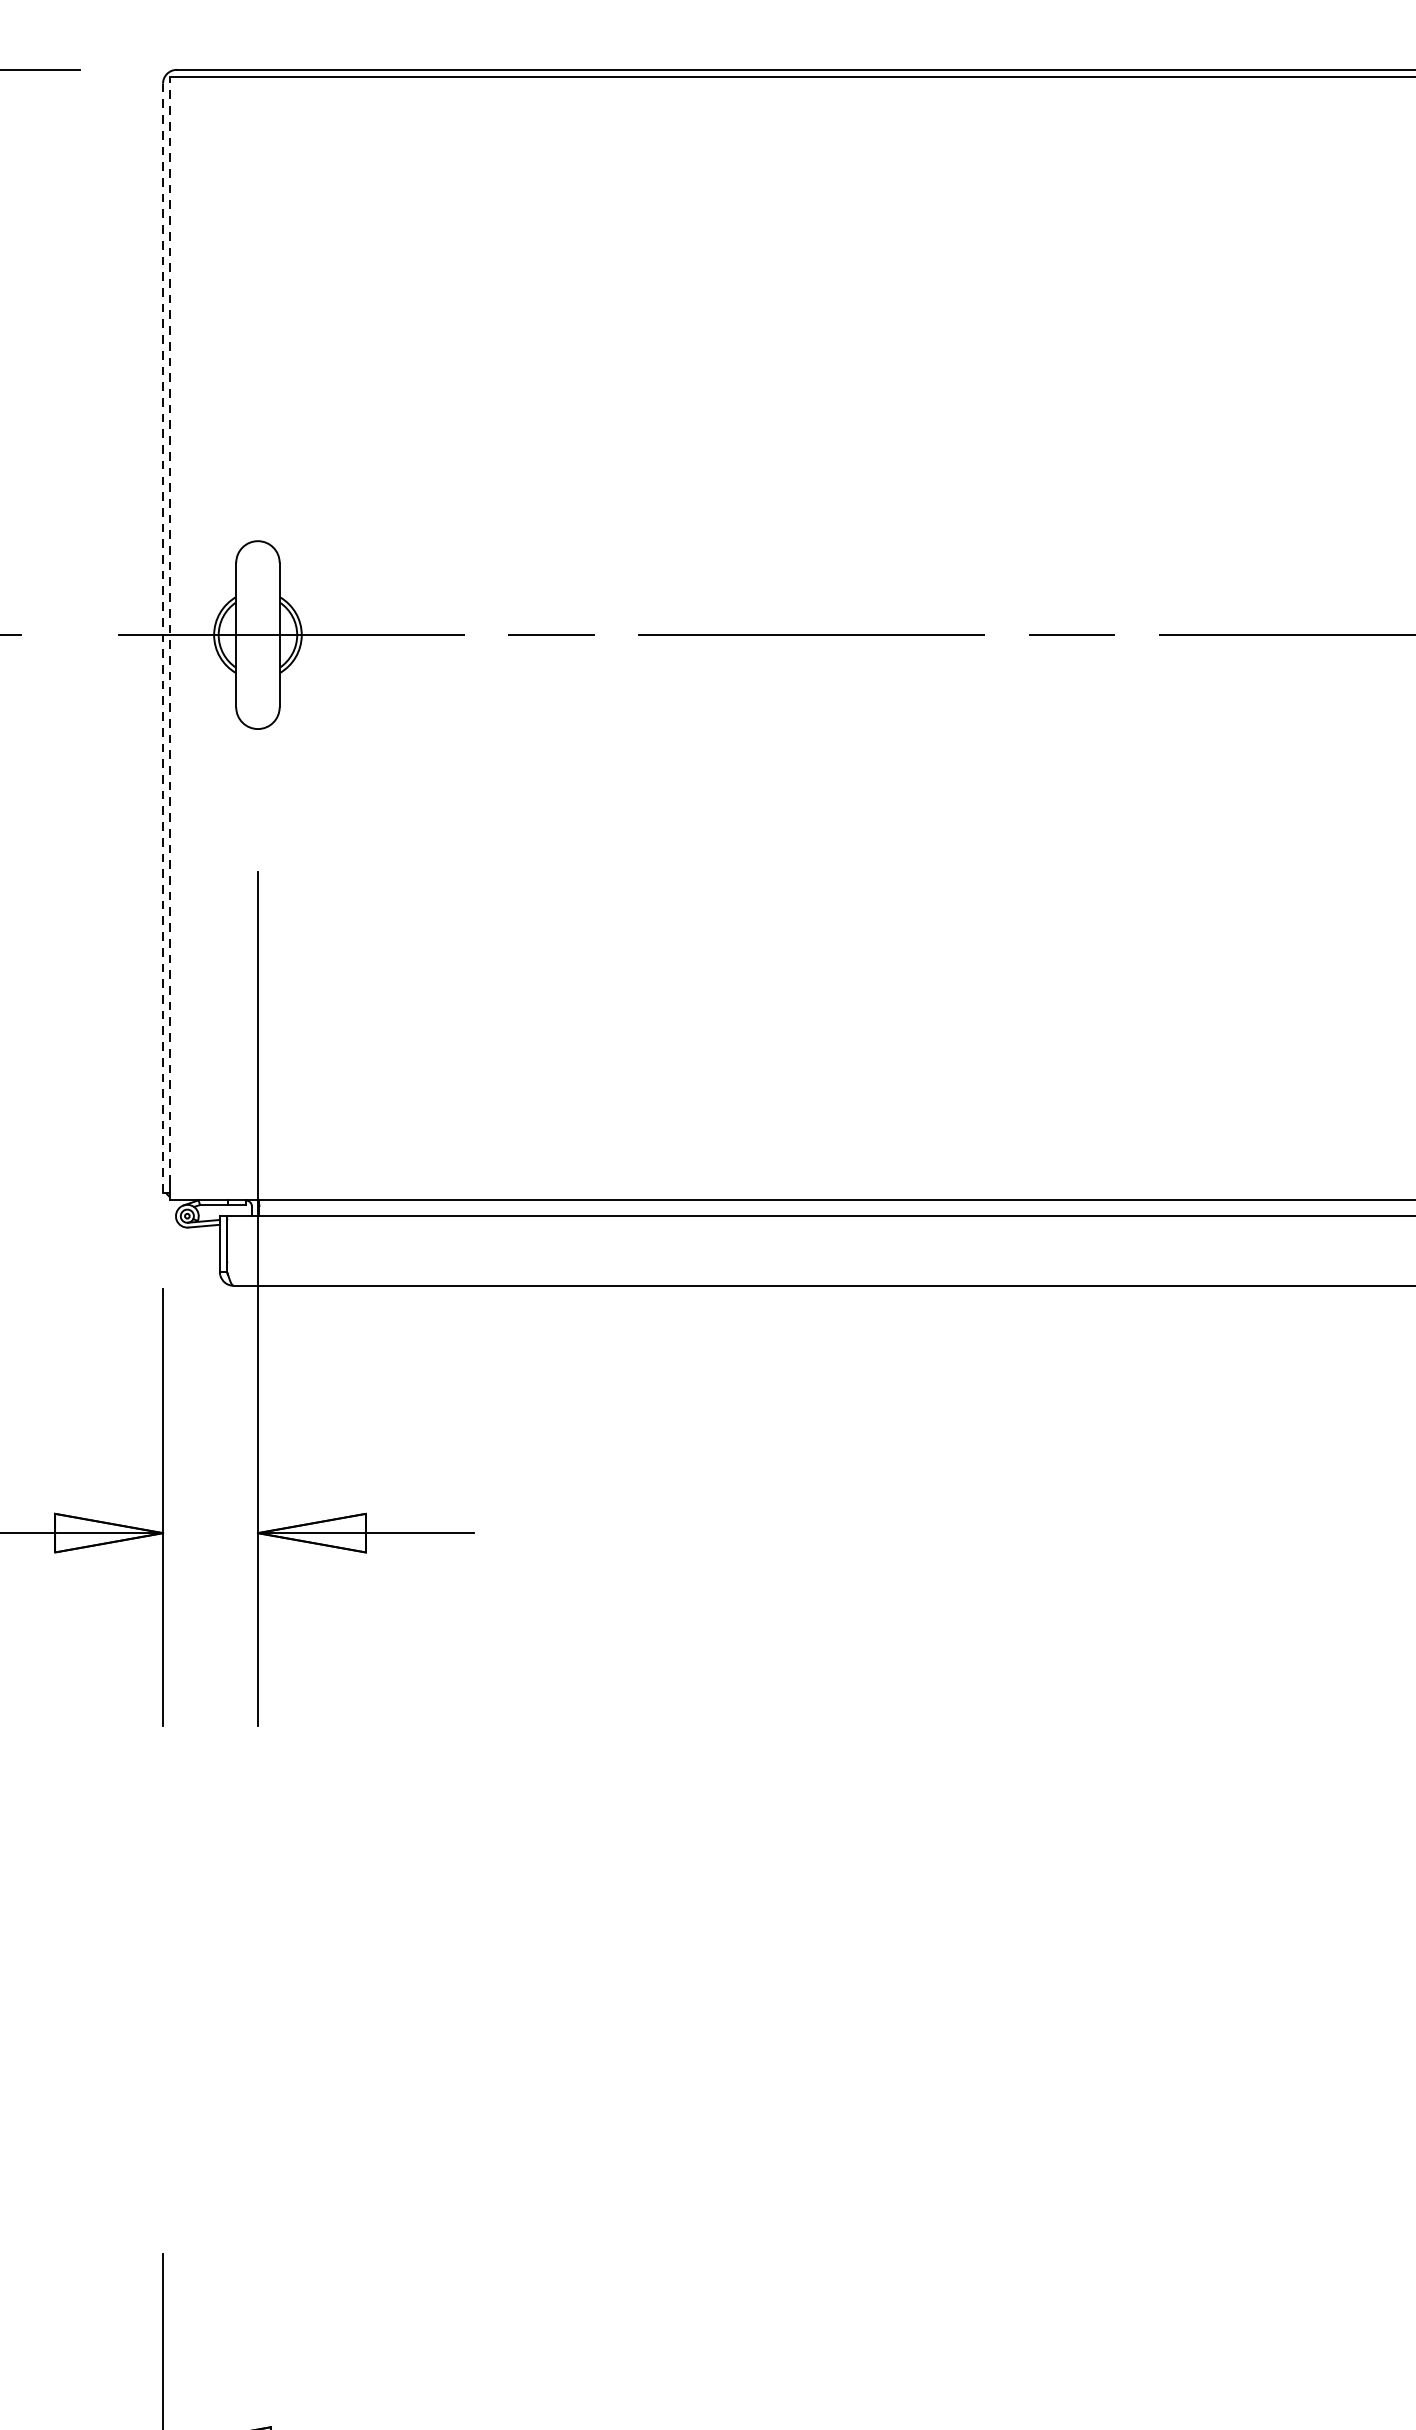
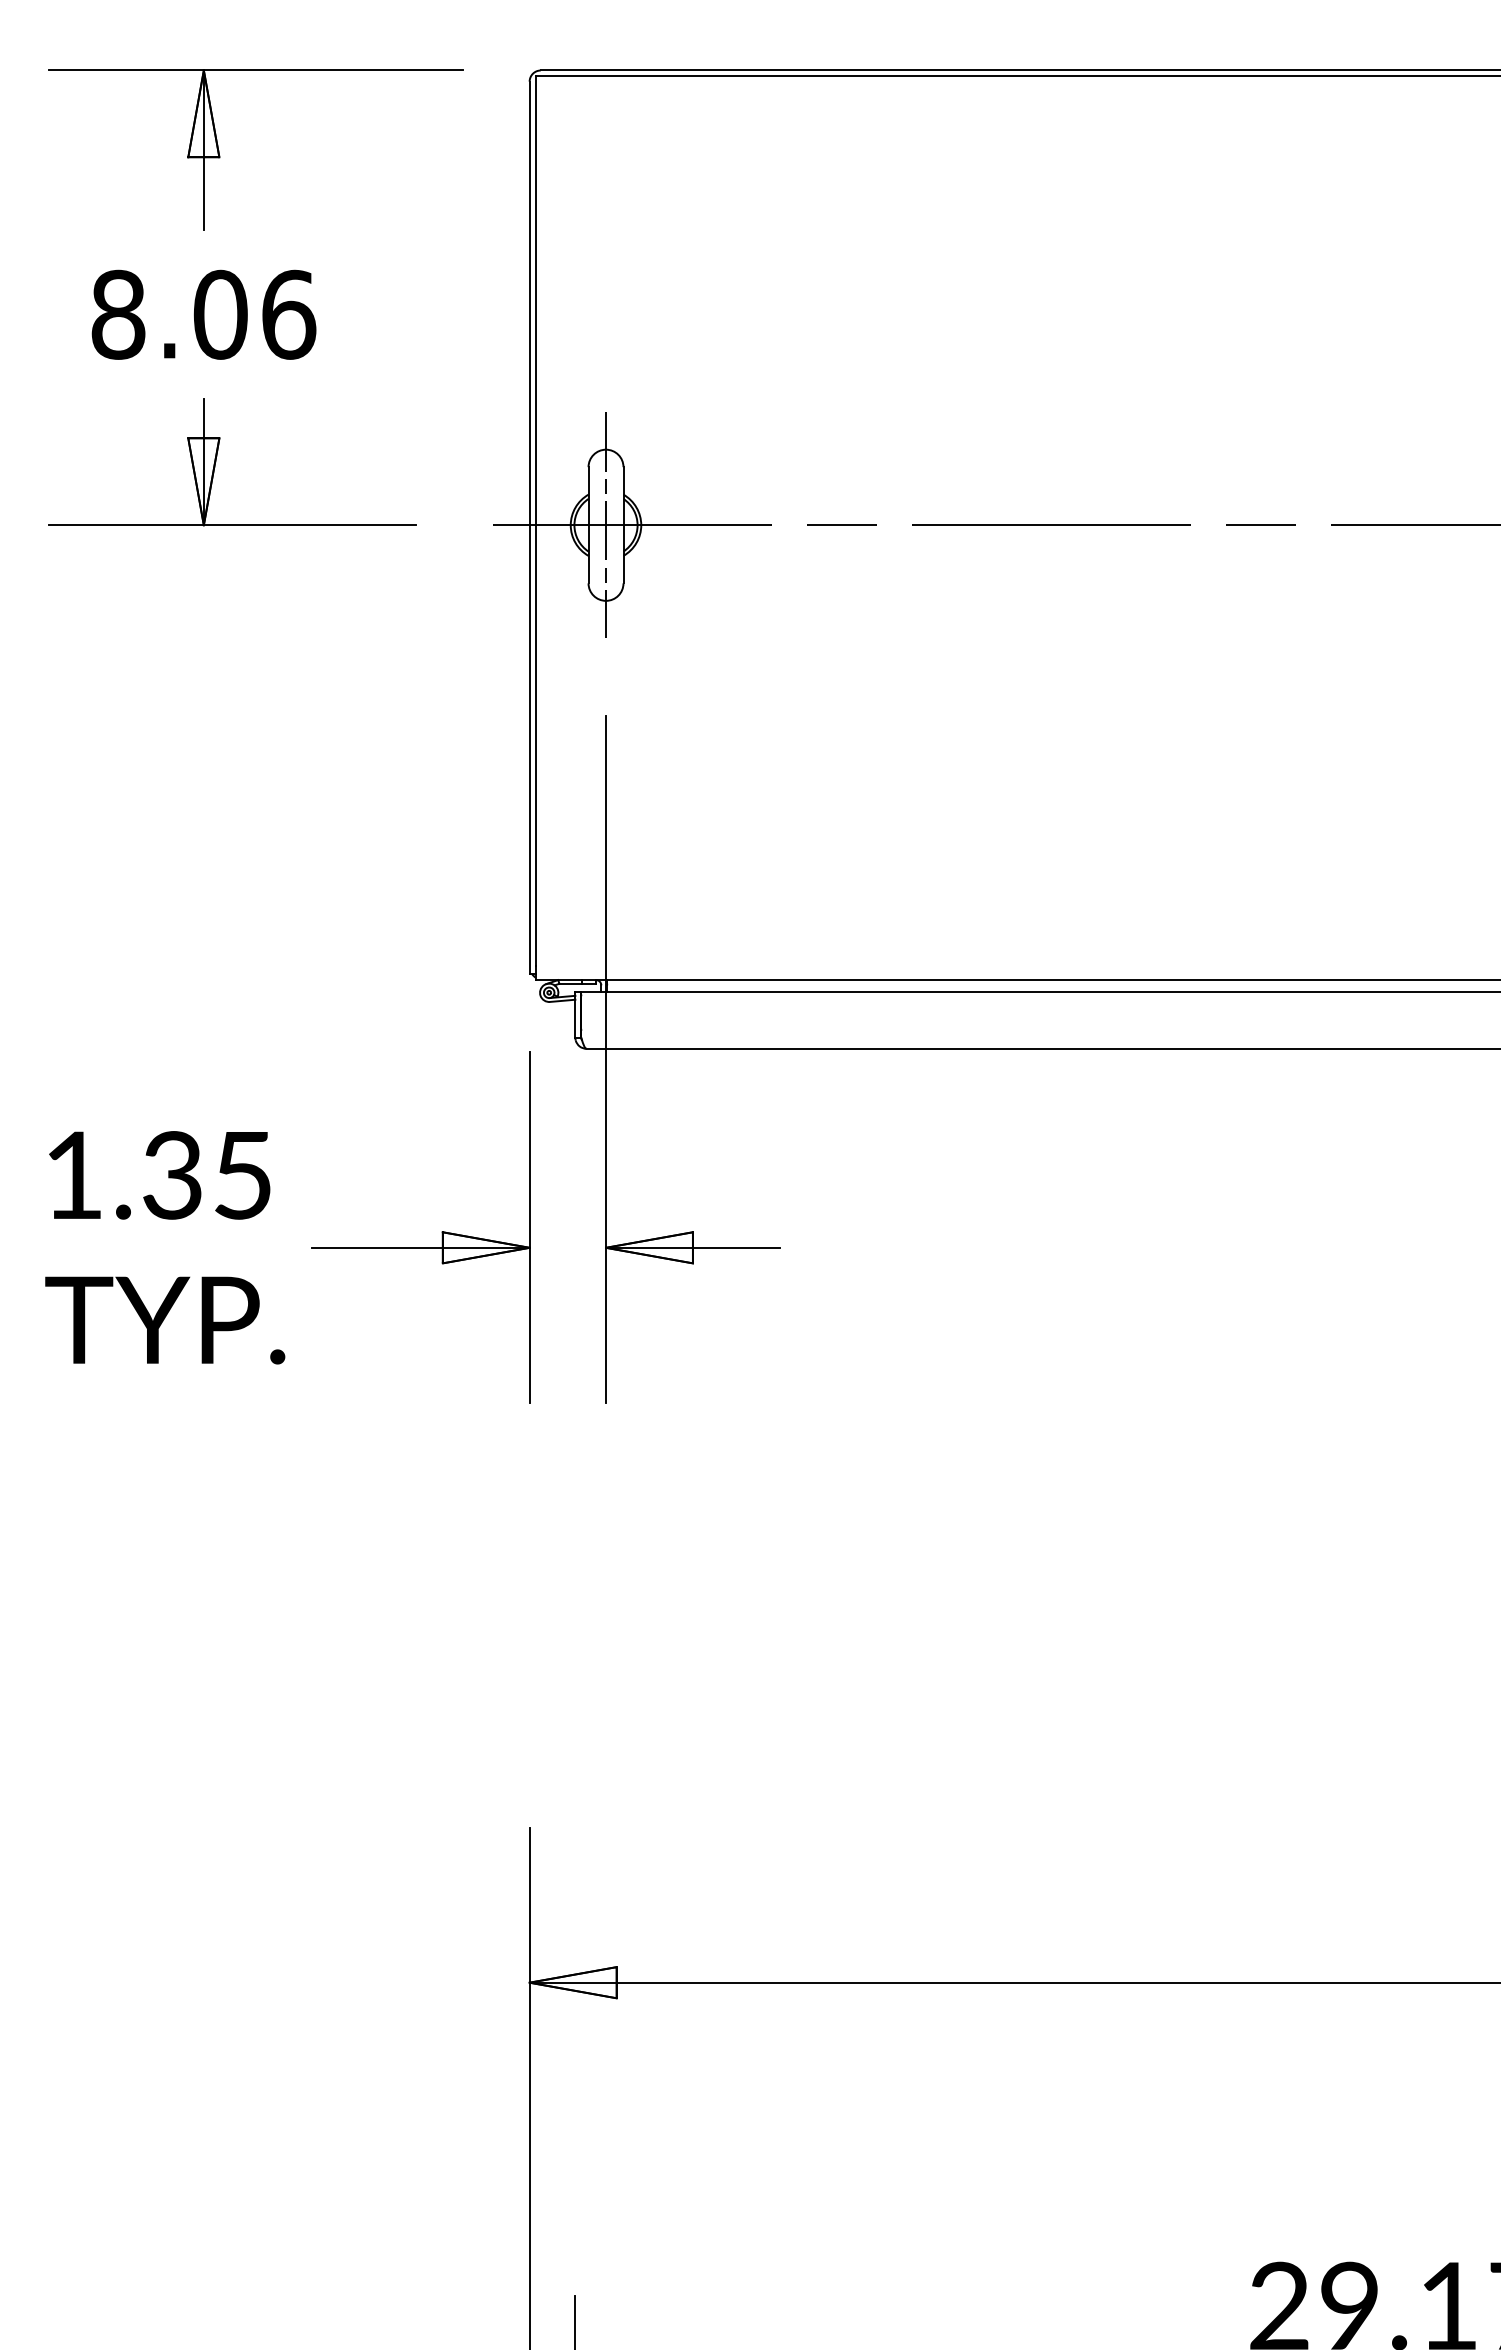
line: (170, 630) -> (535, 521), dashed -> solid
line: (258, 635) -> (606, 525), added
line: (162, 639) -> (529, 528), dashed -> solid

